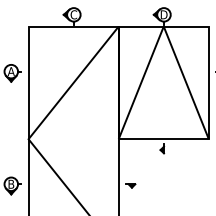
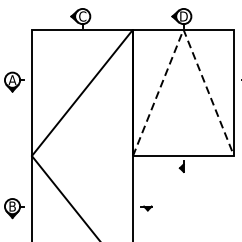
line: (163, 26) -> (183, 29), solid -> dashed

